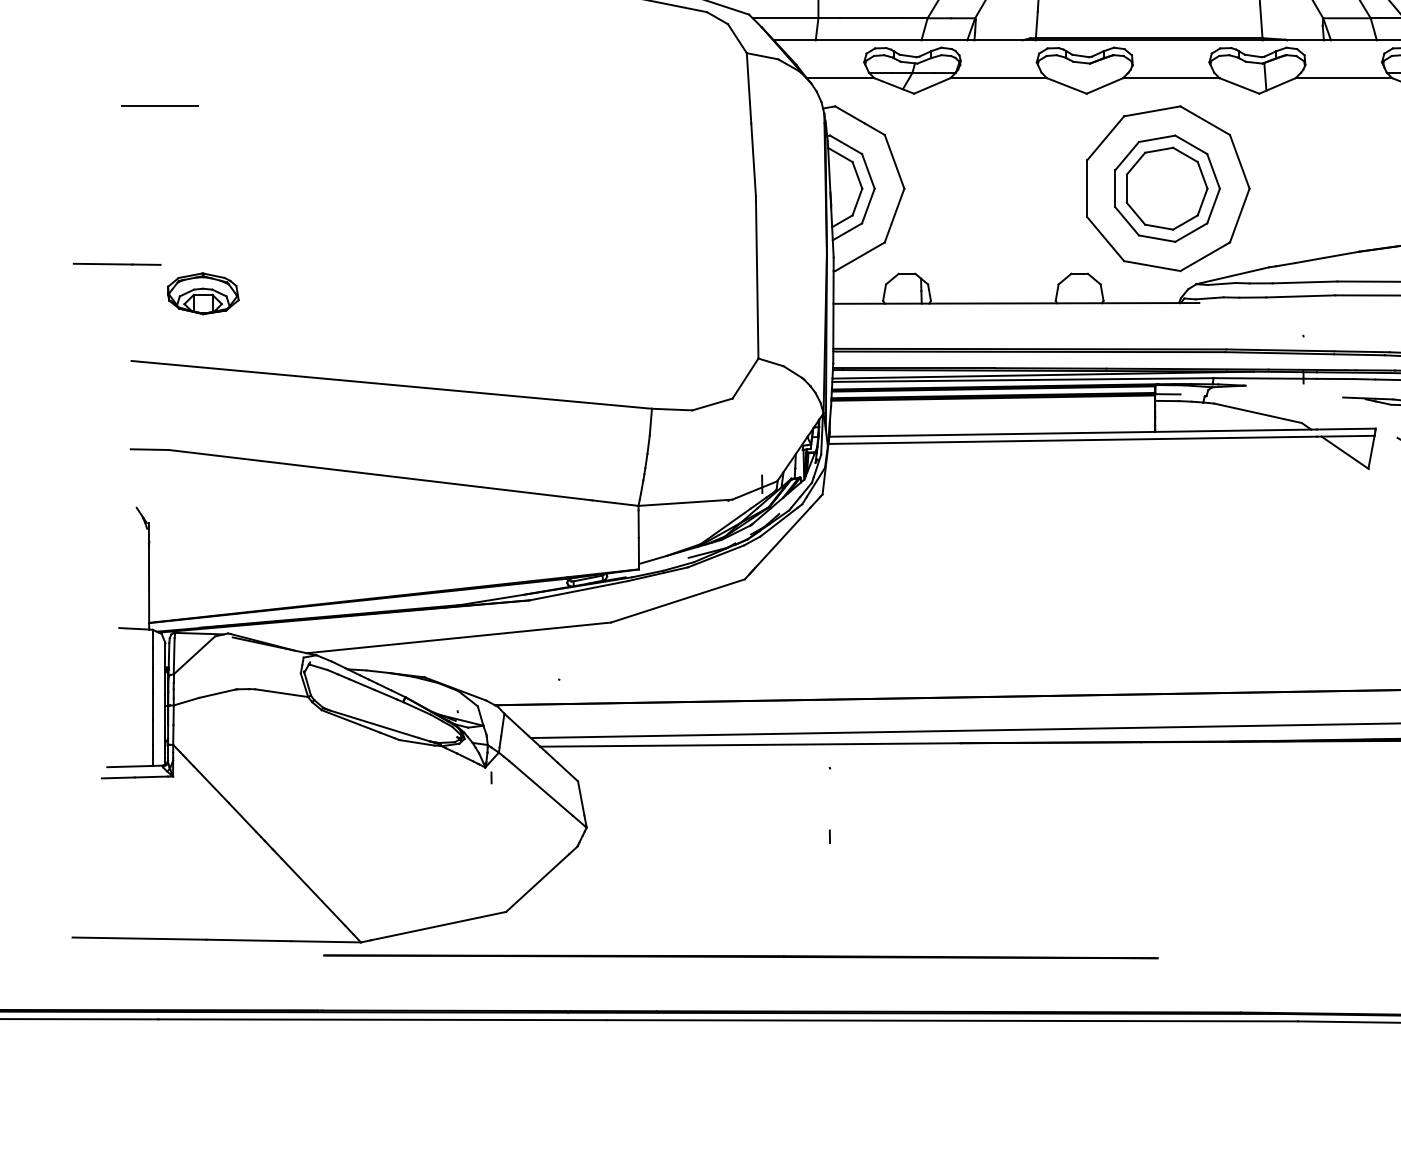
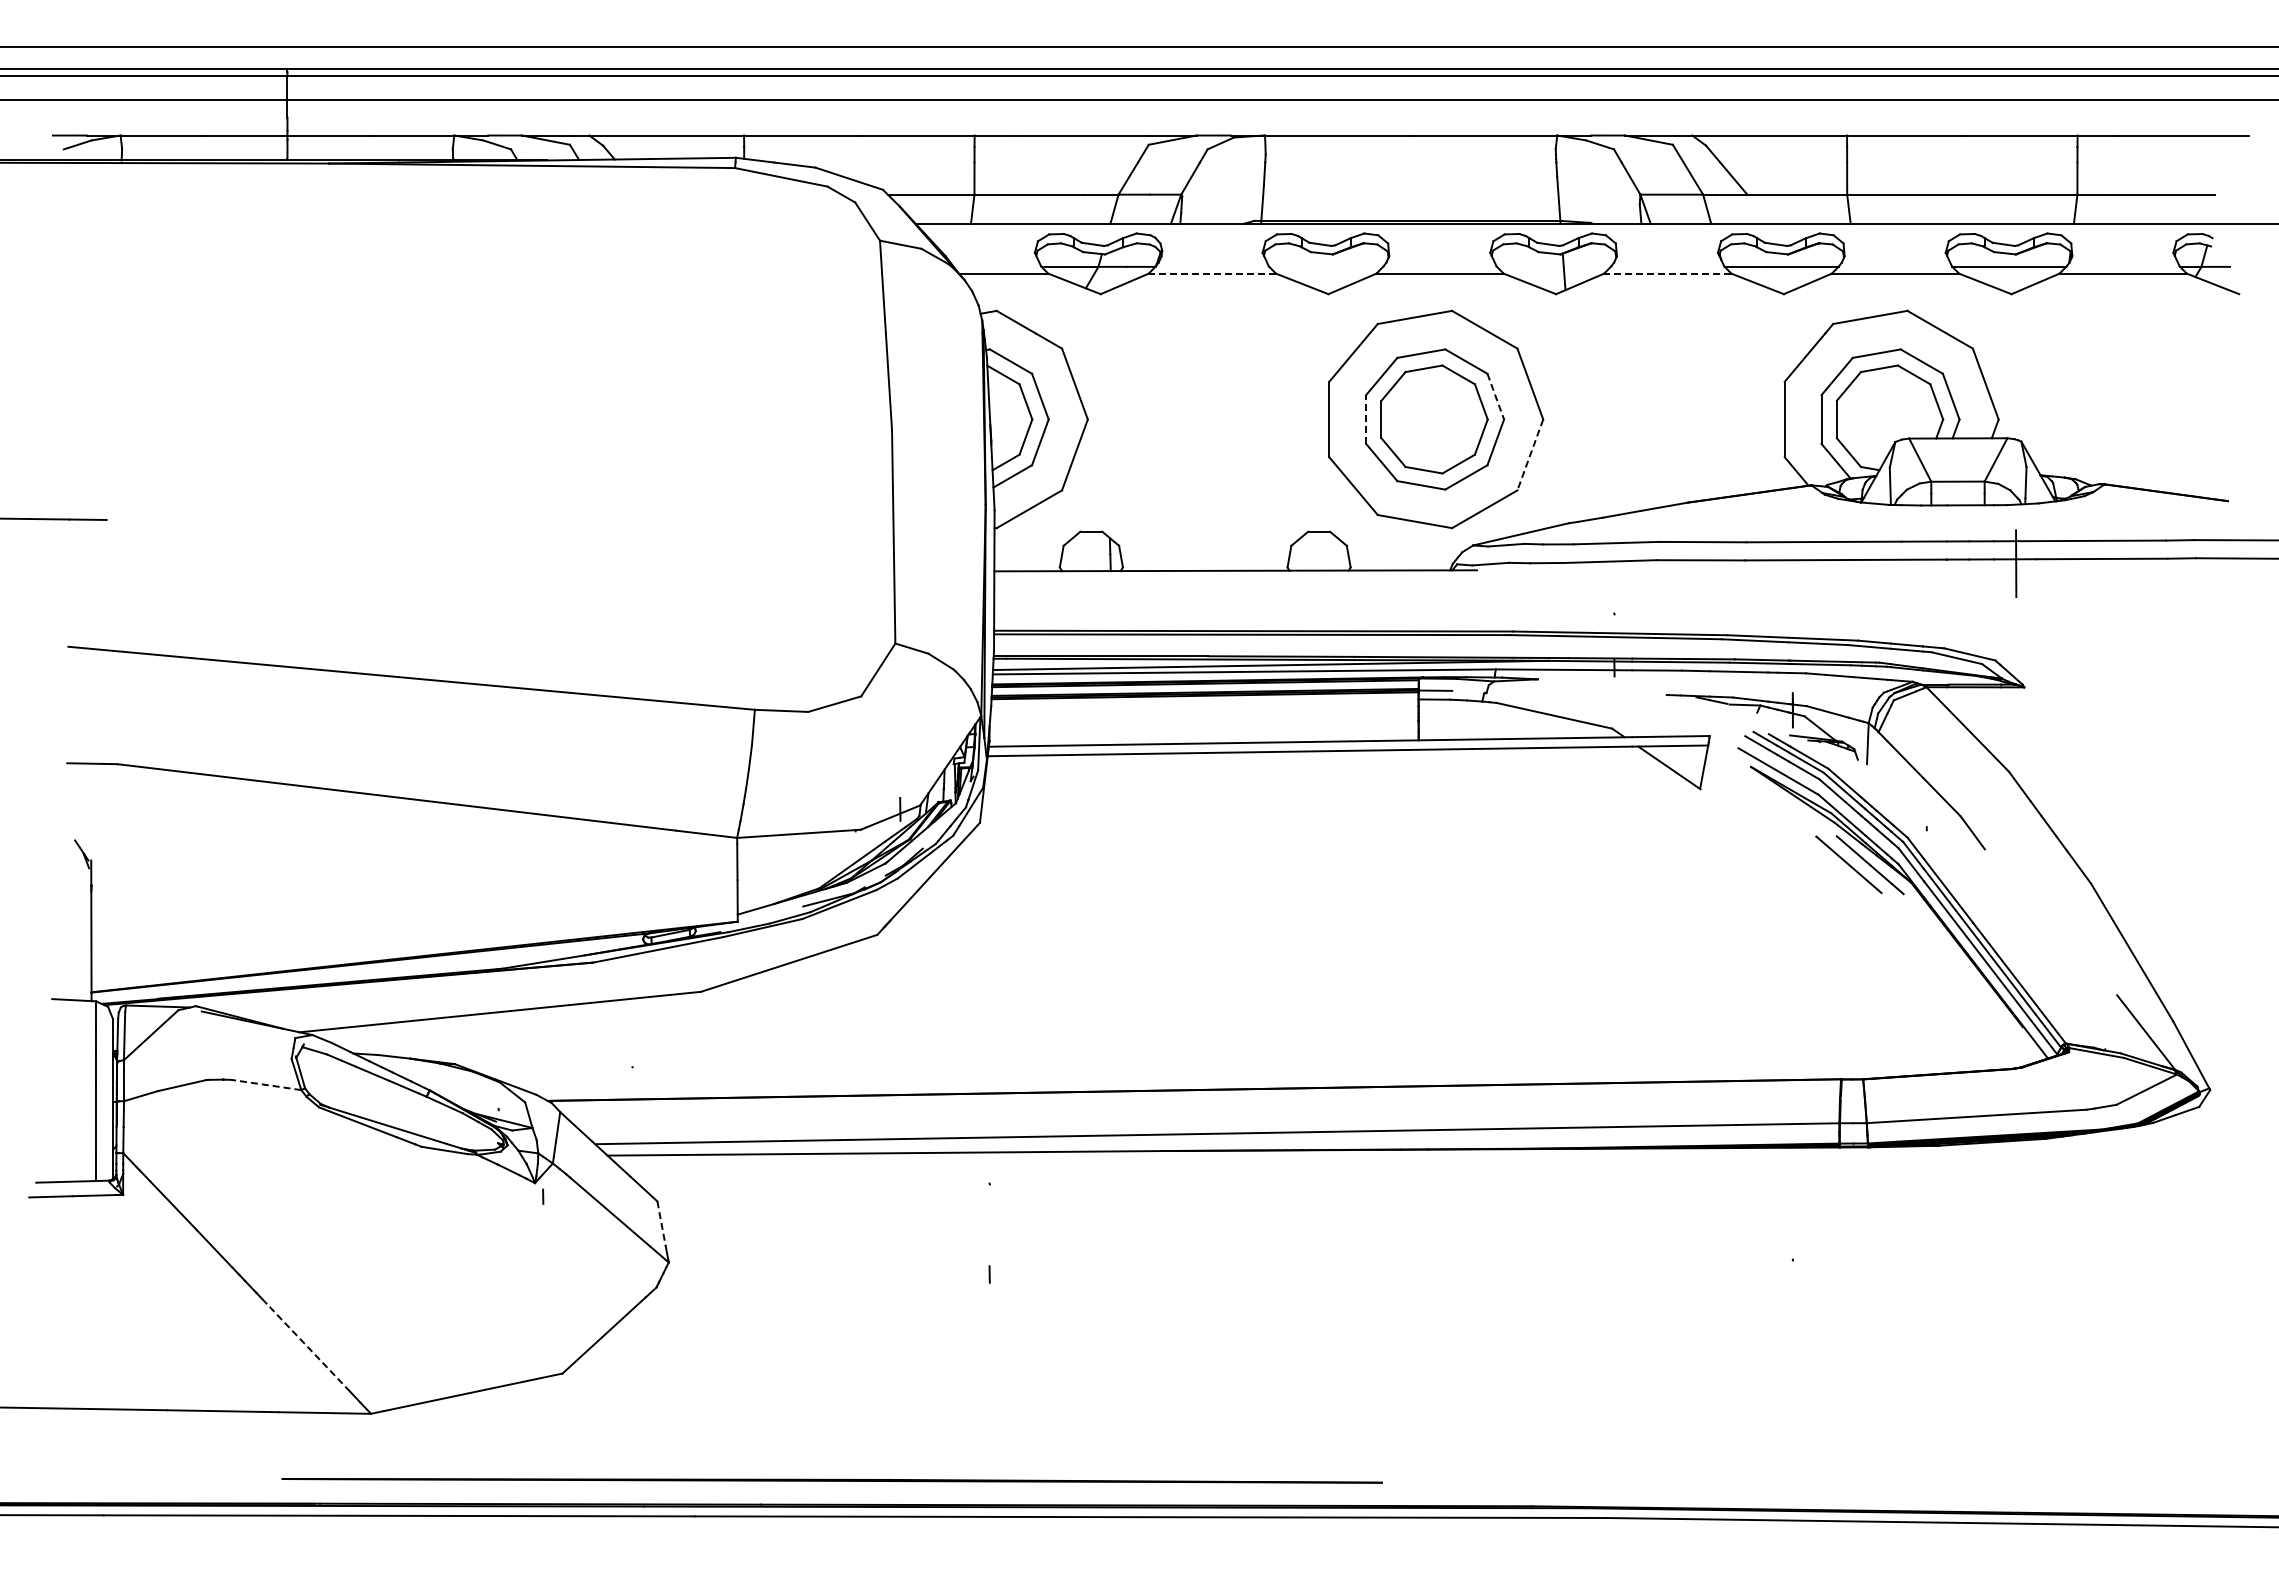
line: (998, 78) -> (1212, 273), solid -> dashed
line: (1343, 78) -> (1667, 273), solid -> dashed
line: (160, 106) -> (106, 310), removed
line: (1213, 172) -> (1495, 397), solid -> dashed
line: (1115, 188) -> (1366, 419), solid -> dashed
line: (1239, 215) -> (1530, 454), solid -> dashed
part: (202, 294) -> (162, 558), removed
line: (281, 692) -> (265, 1084), solid -> dashed
line: (581, 798) -> (661, 1223), solid -> dashed
line: (313, 892) -> (308, 1347), solid -> dashed
line: (740, 956) -> (831, 1480), moved

